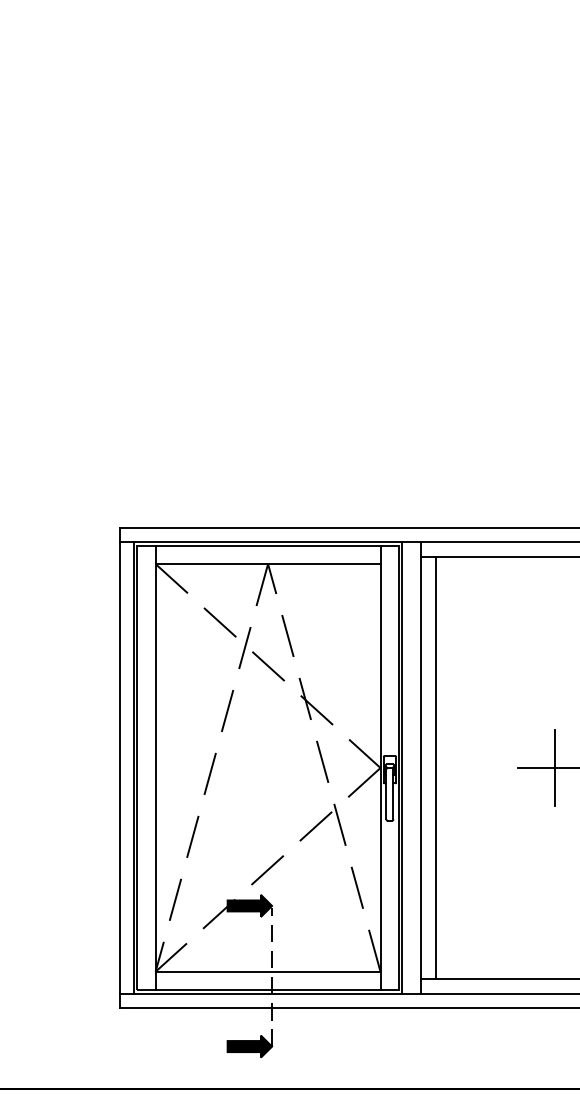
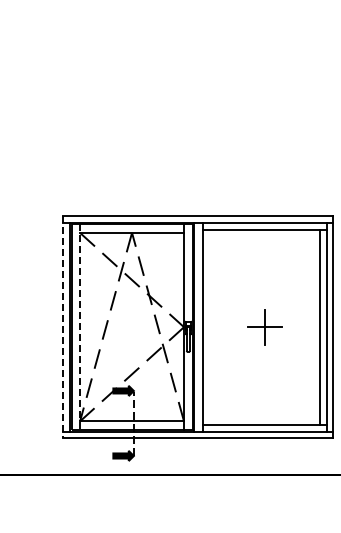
line: (435, 766) -> (209, 326), removed
line: (119, 768) -> (63, 327), solid -> dashed
line: (156, 768) -> (80, 327), solid -> dashed

